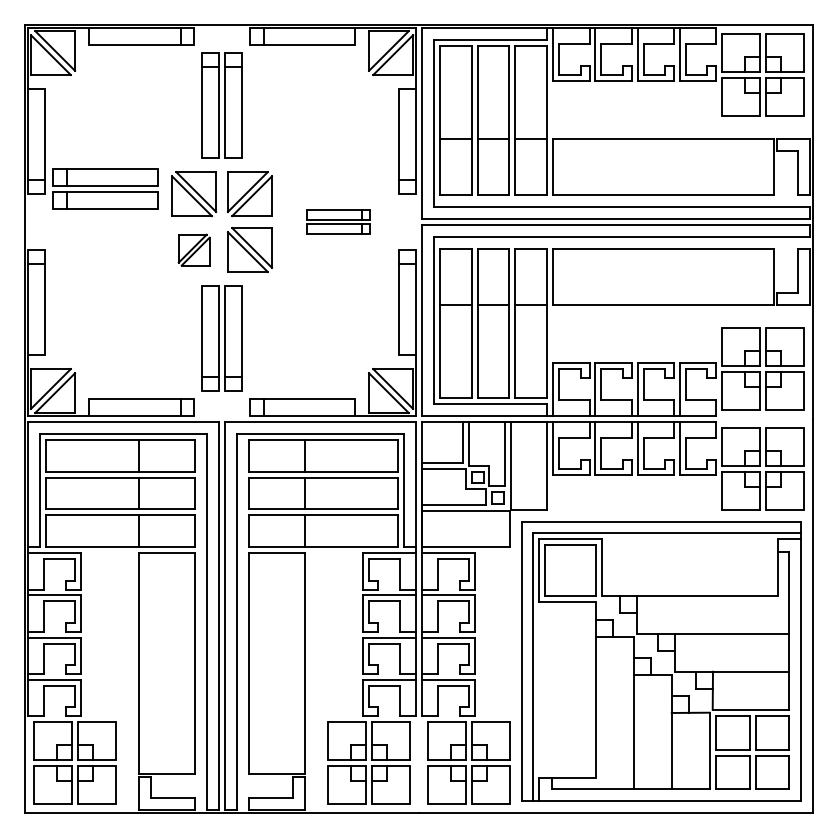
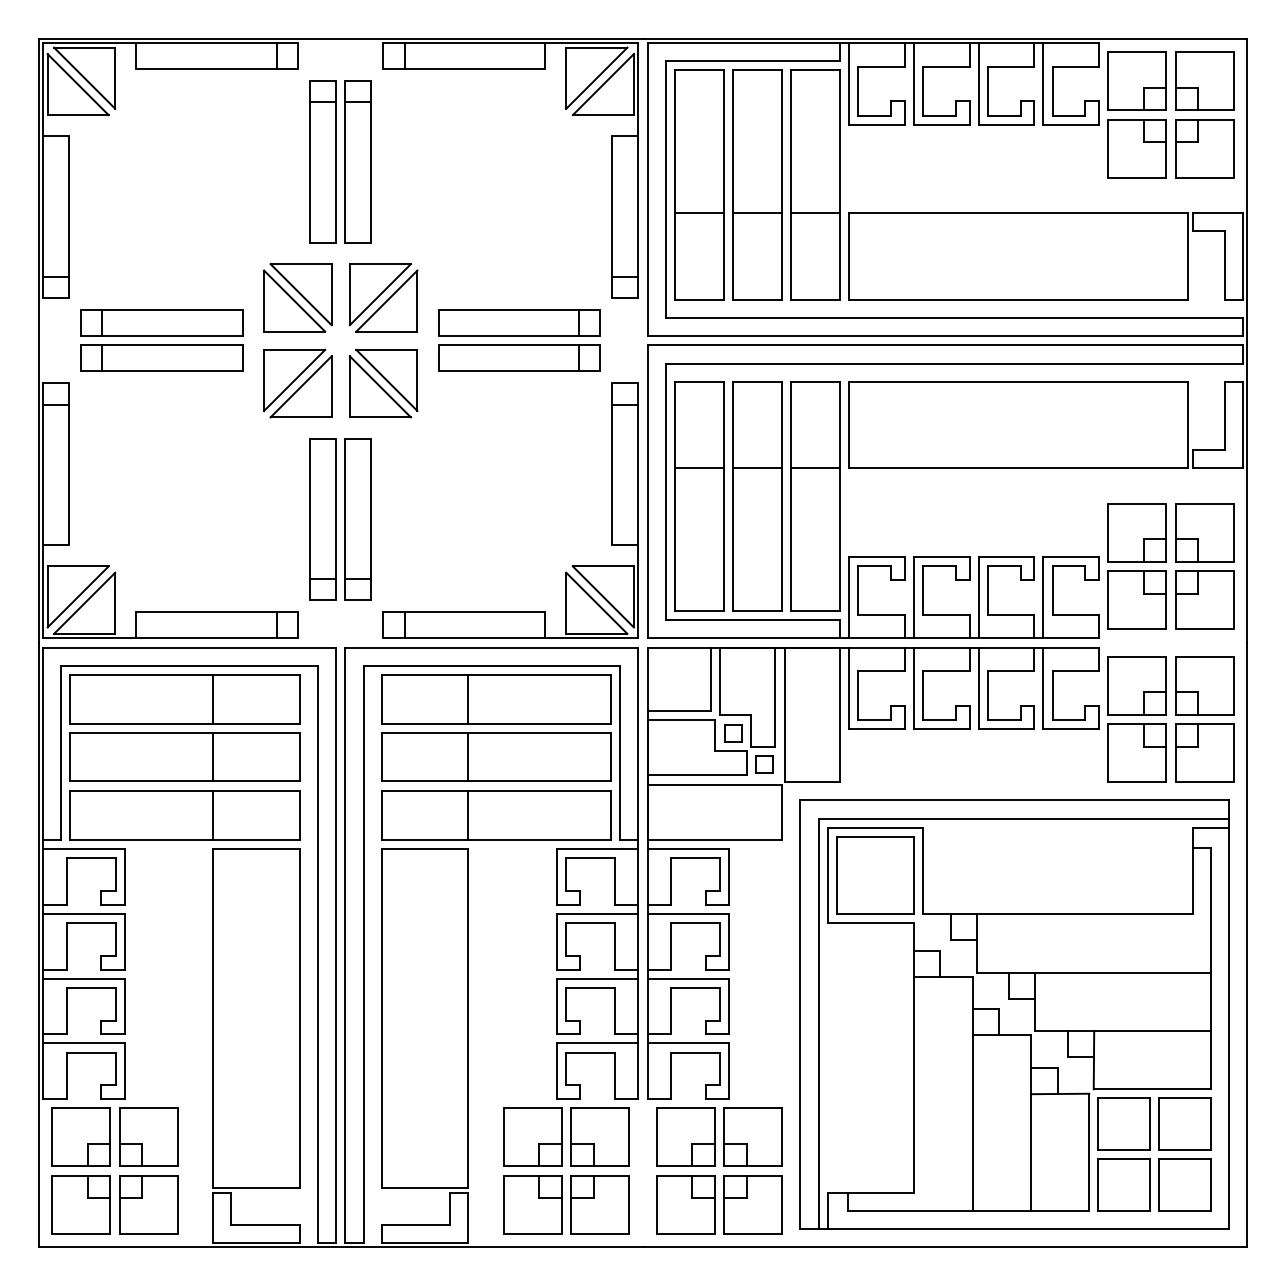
part: (105, 188) -> (161, 339), moved
part: (338, 221) -> (519, 339), size x1.67
part: (194, 250) -> (298, 384), size x1.43

